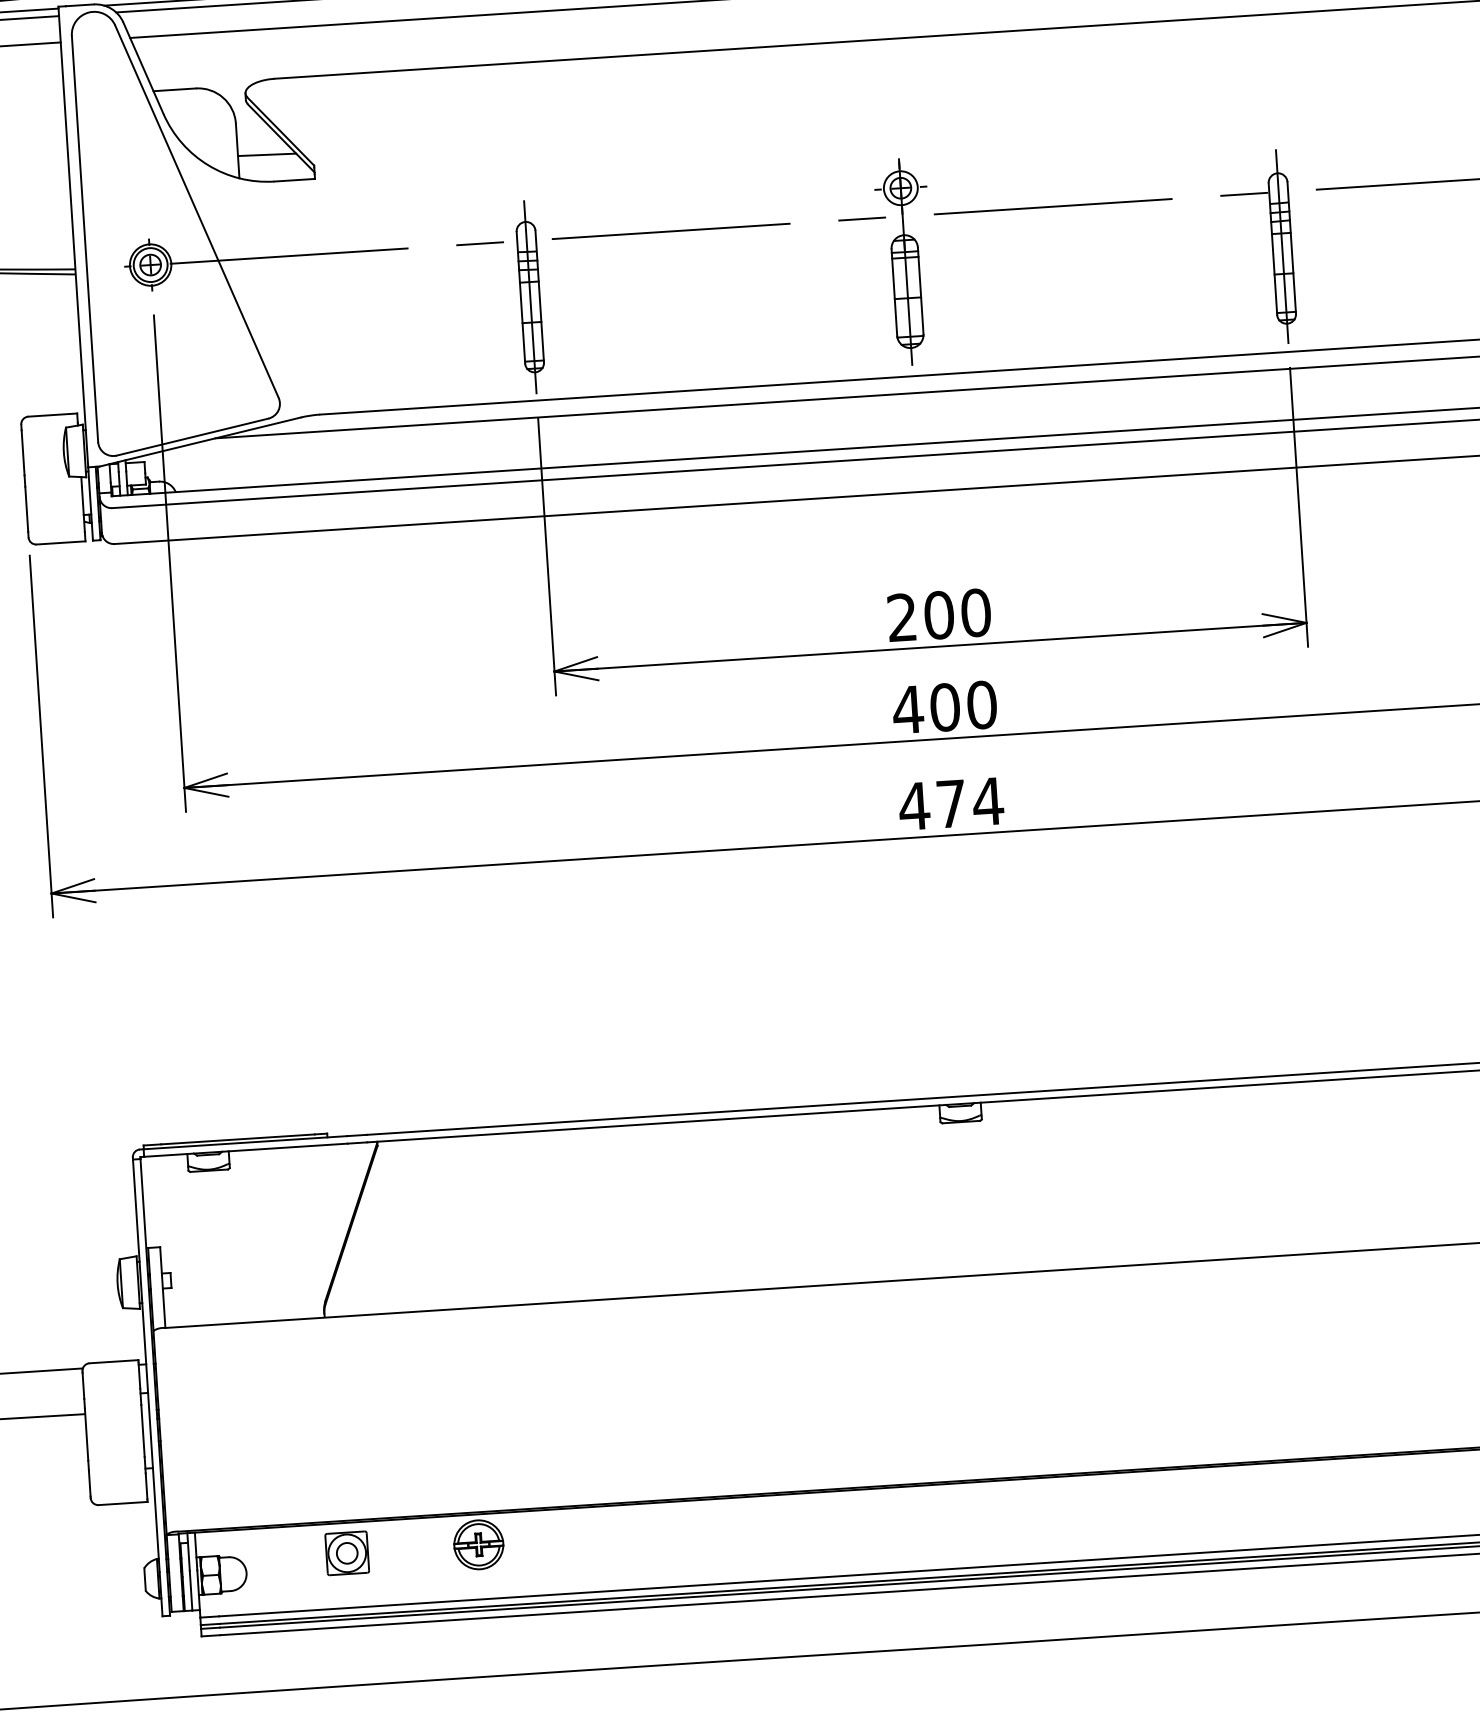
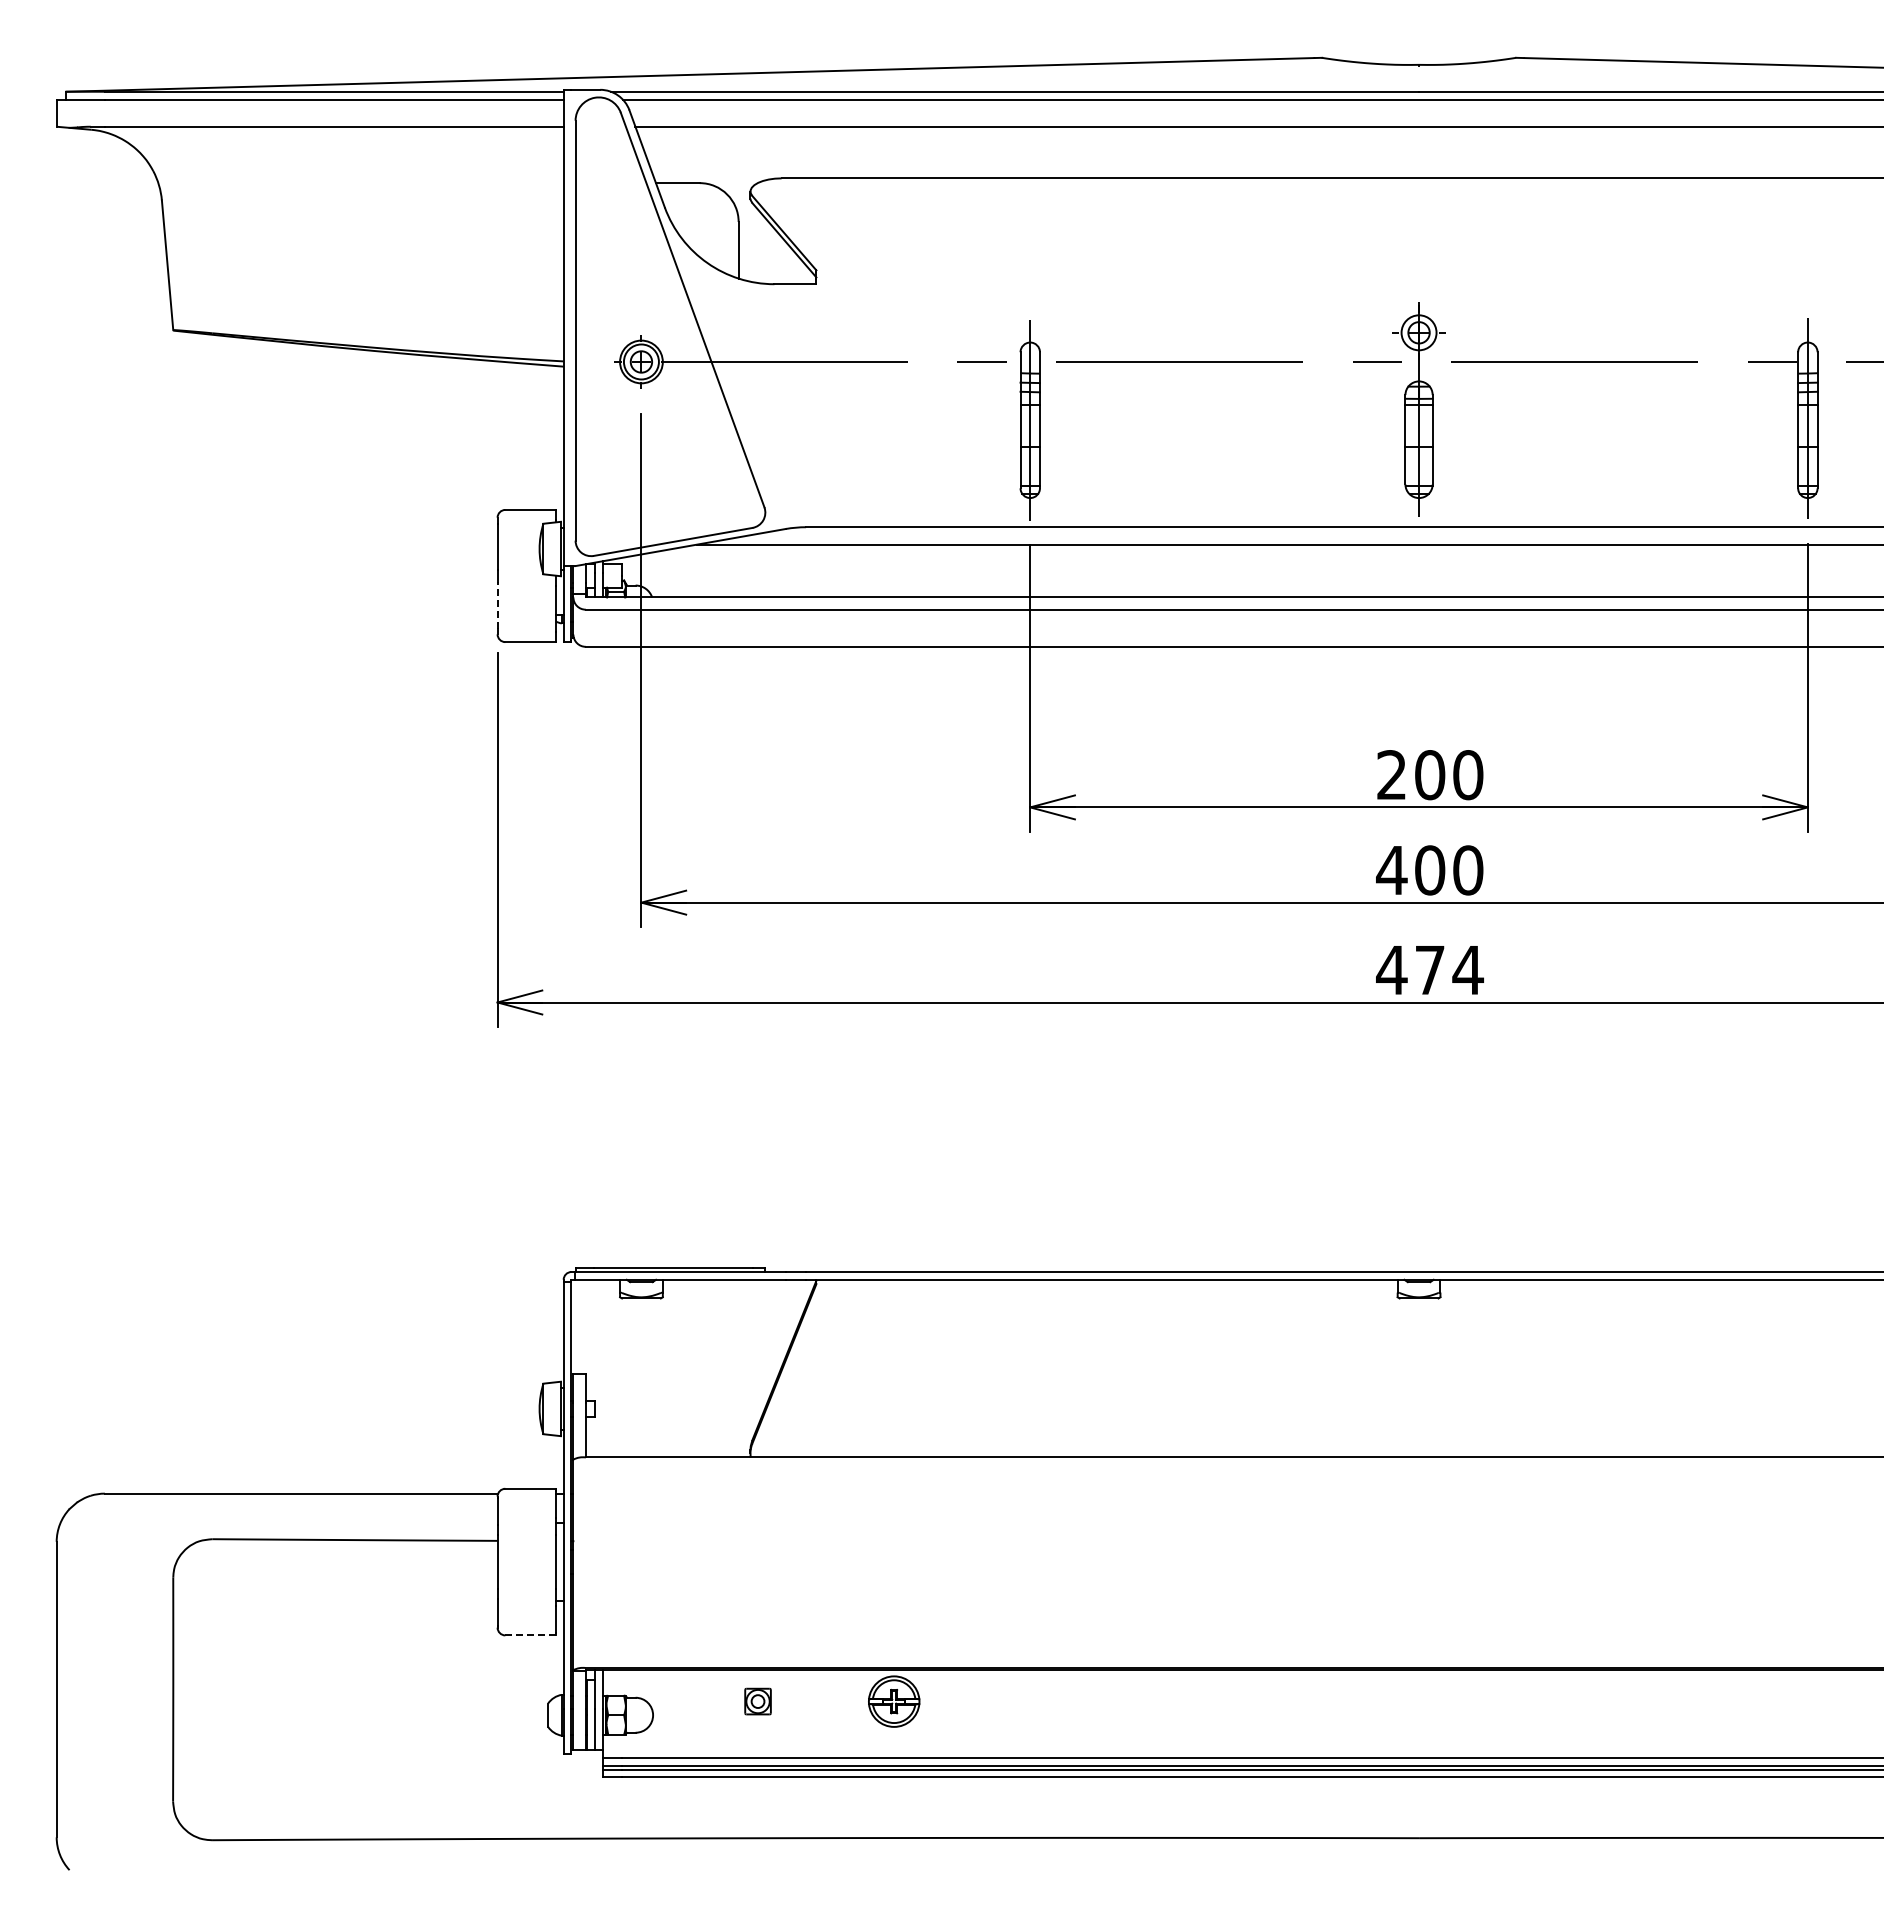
line: (266, 154) -> (768, 255), removed
line: (26, 508) -> (497, 604), solid -> dashed
line: (123, 1503) -> (531, 1635), solid -> dashed
part: (346, 1553) -> (757, 1701), size x0.6

